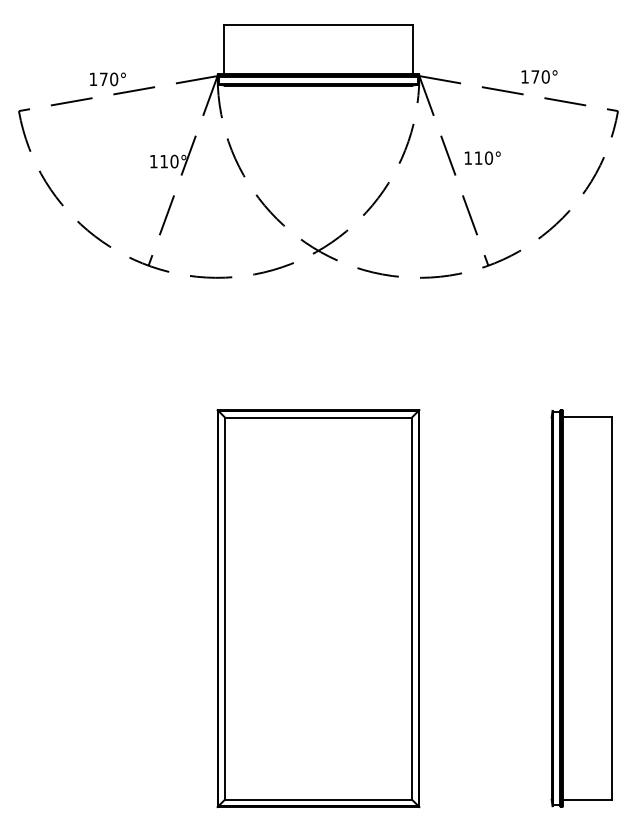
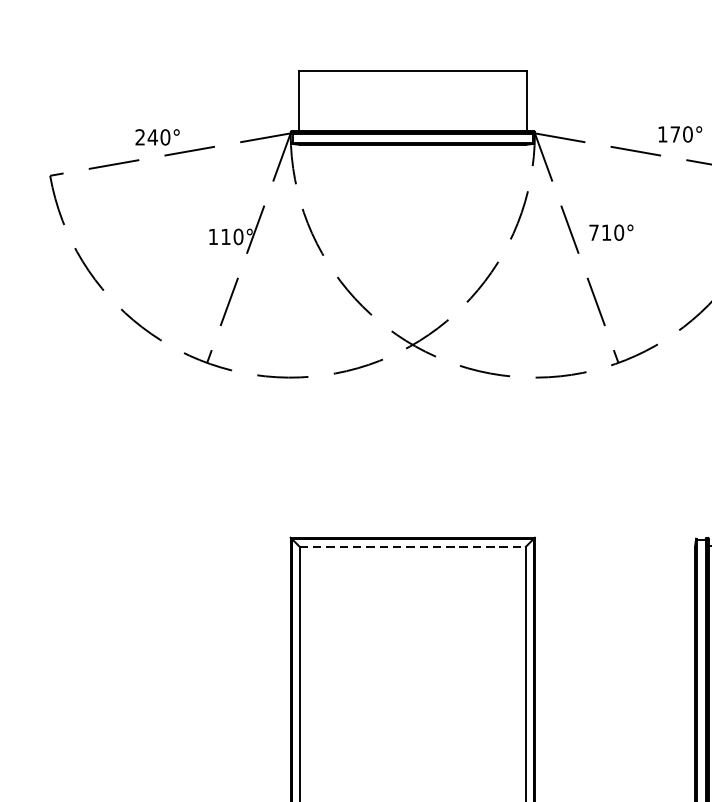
text: (98, 78) -> (146, 136), 170° -> 240°
text: (467, 157) -> (593, 231), 110° -> 710°
line: (318, 417) -> (412, 546), solid -> dashed

